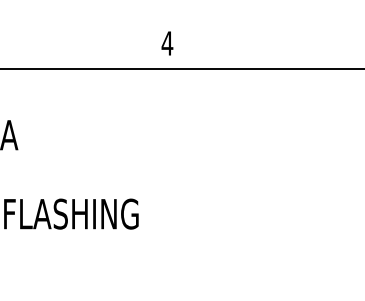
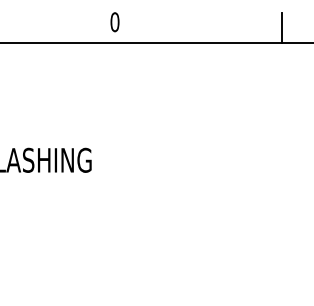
text: (166, 43) -> (114, 22), 4 -> 0

